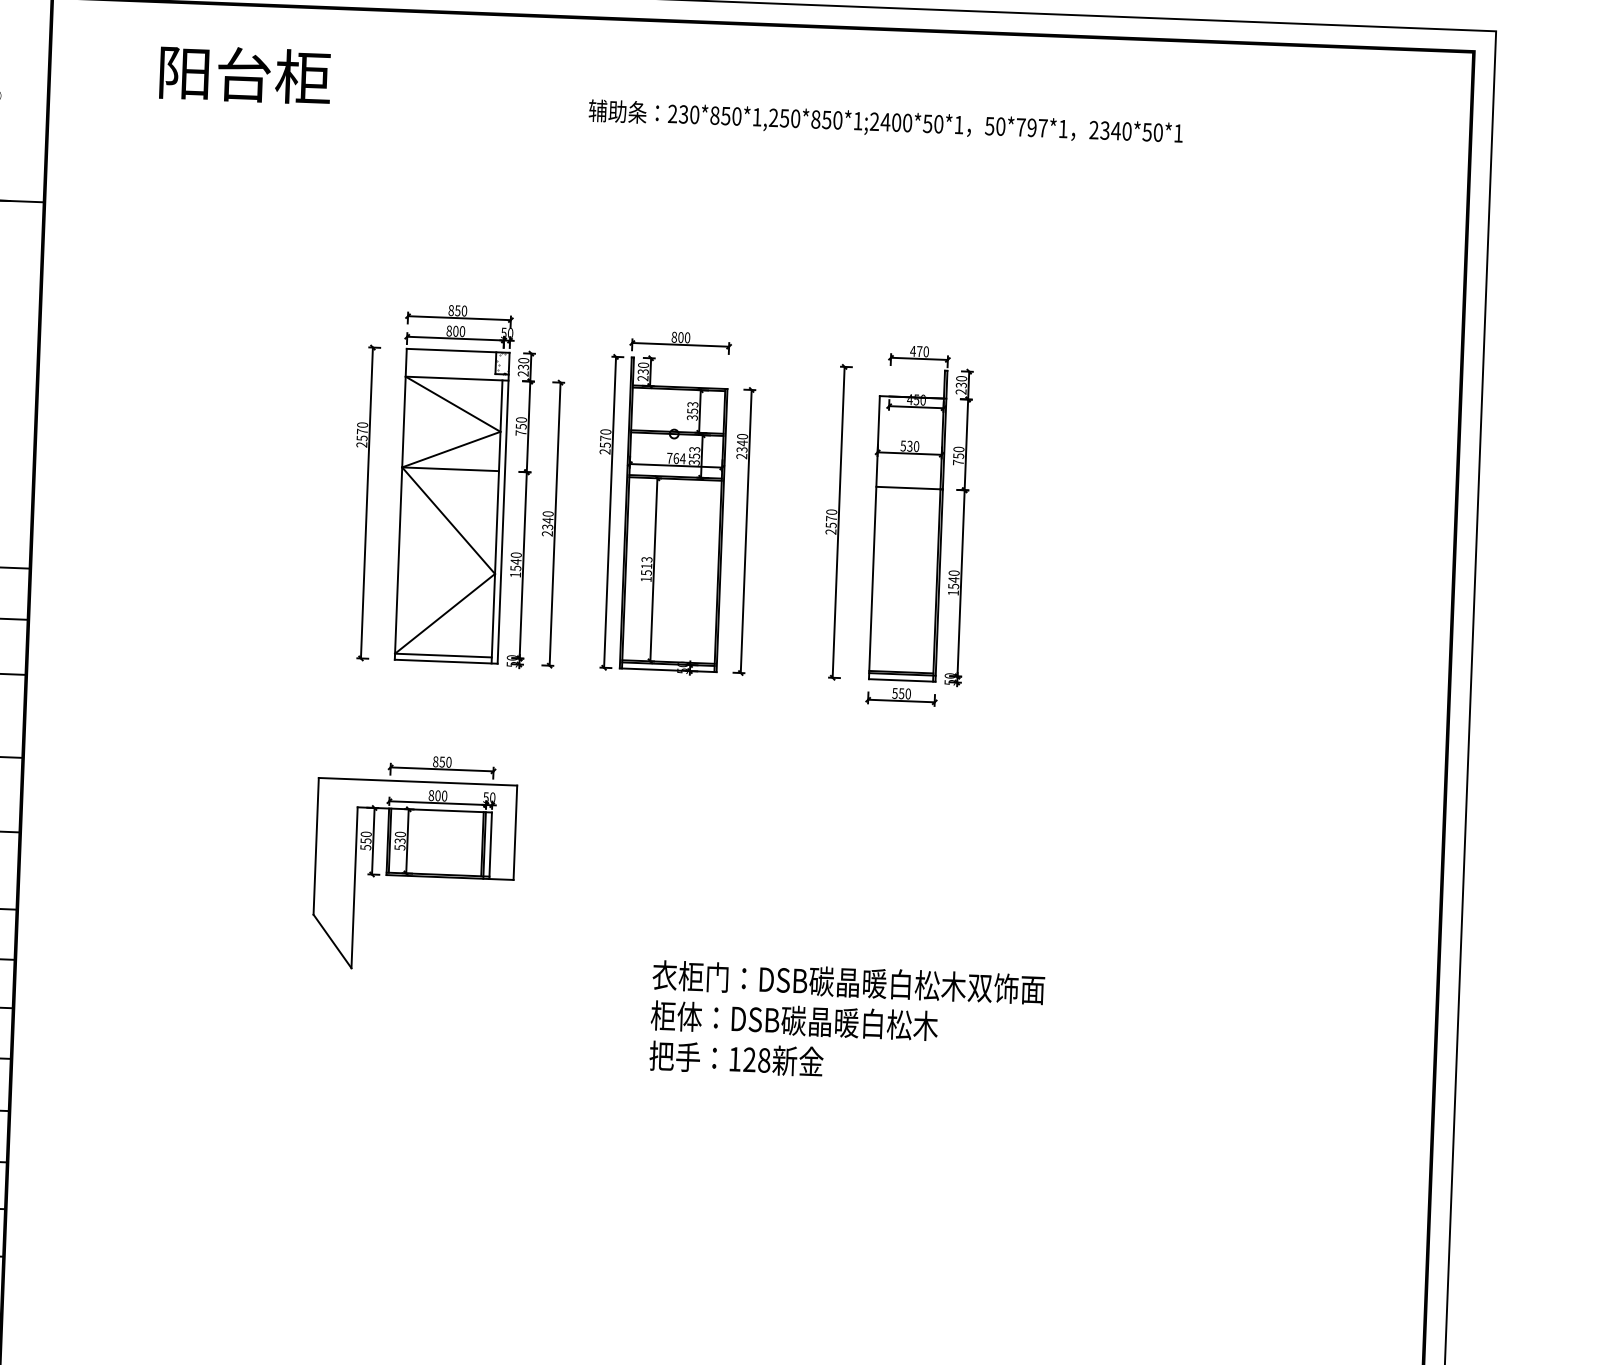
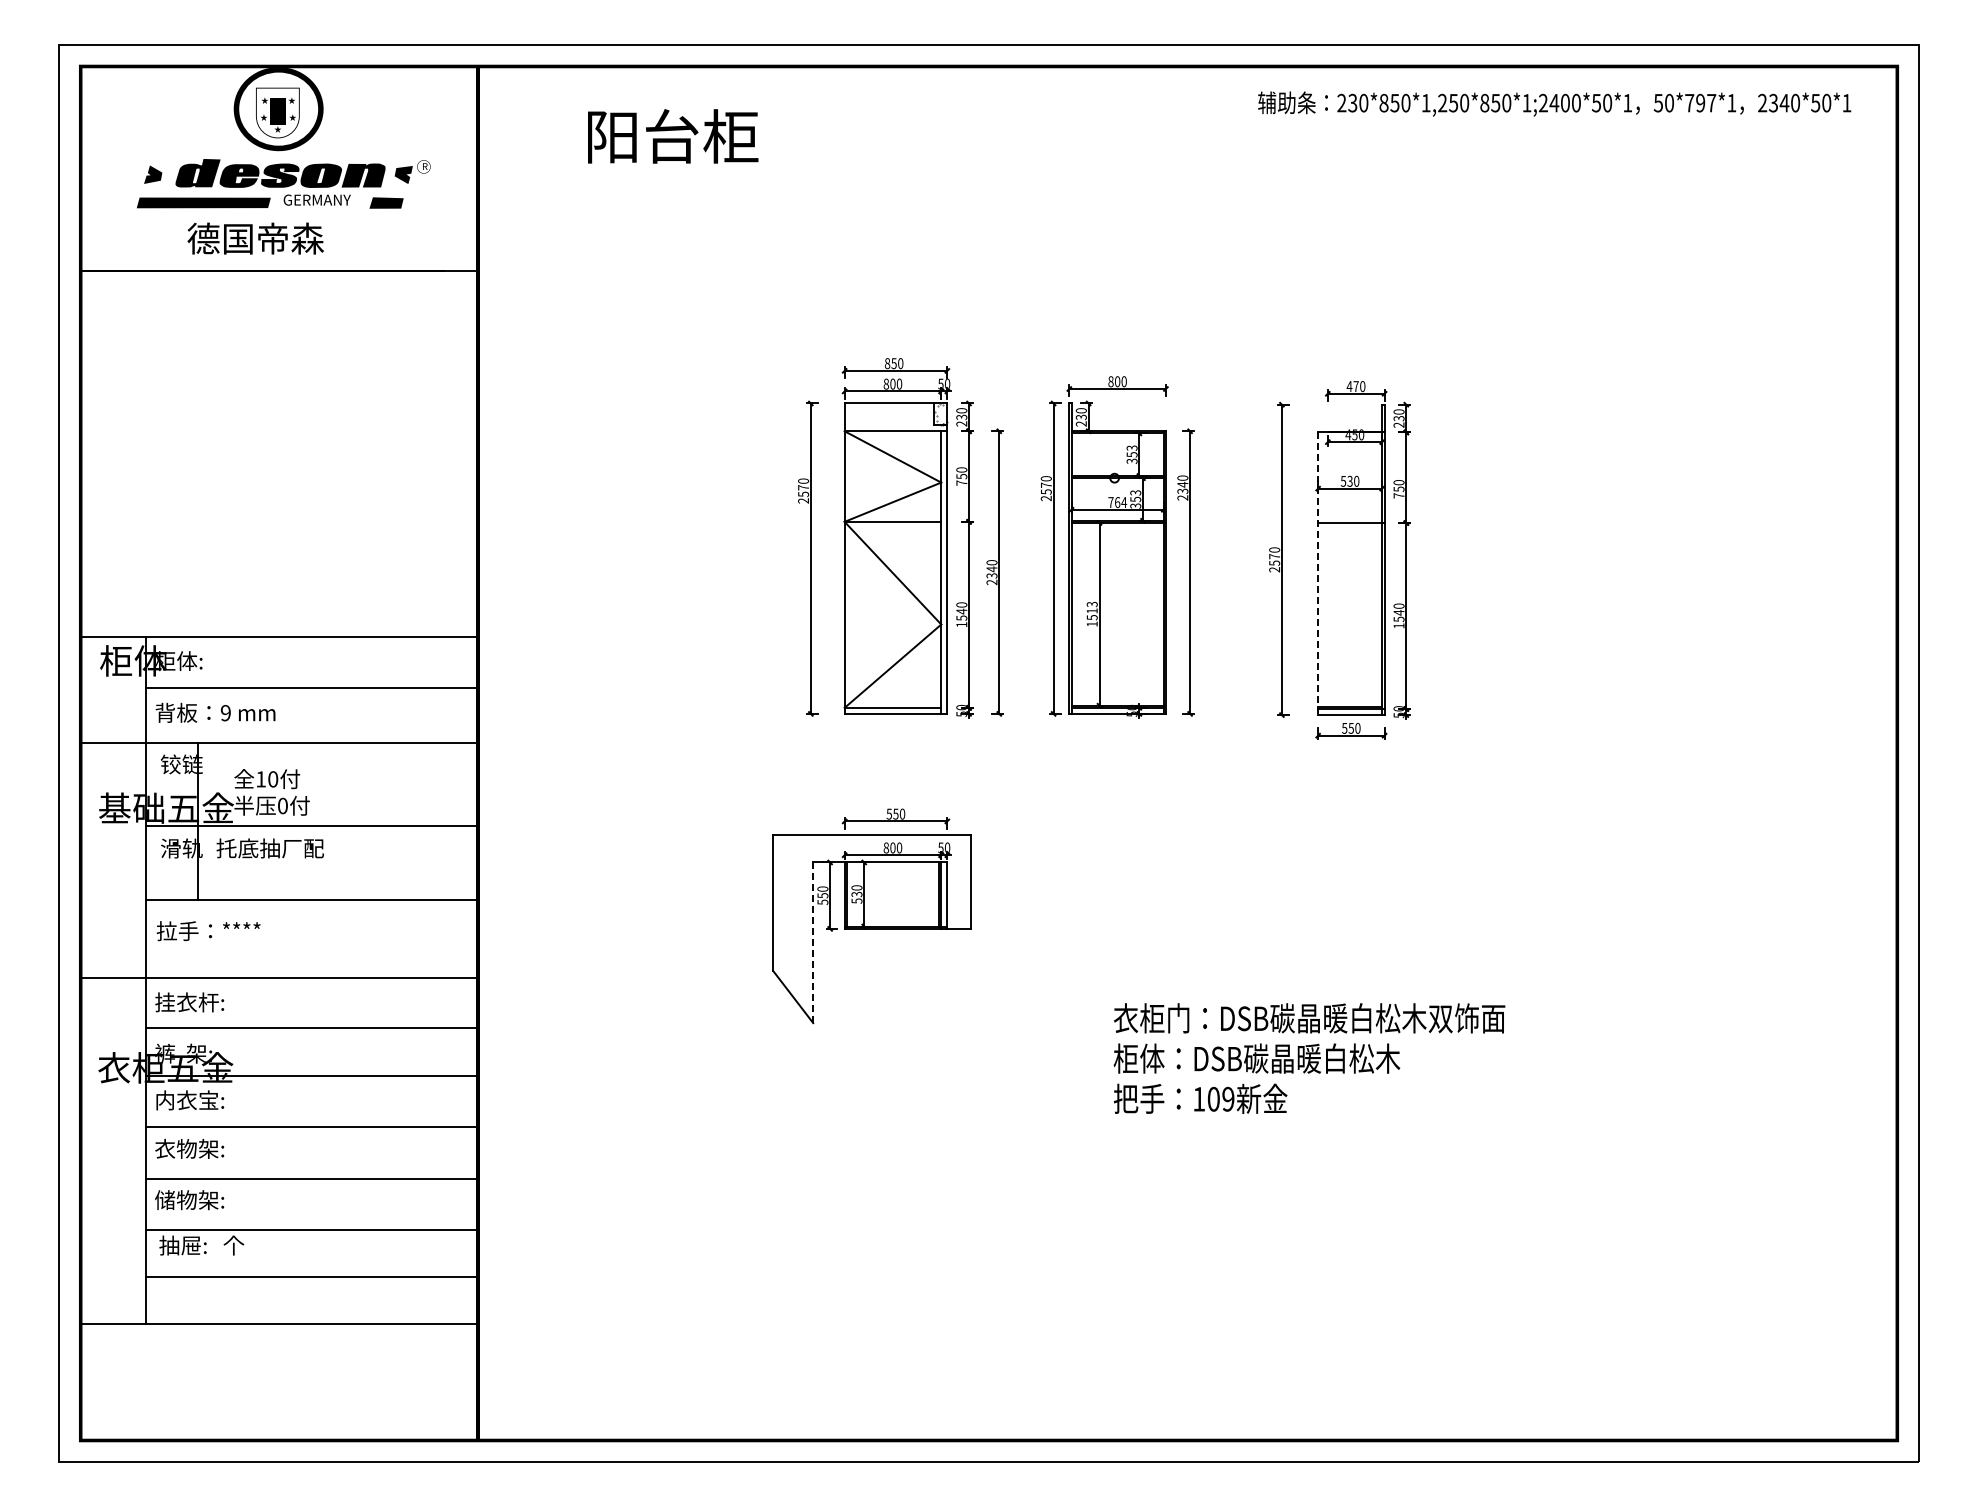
text: (885, 122) -> (1554, 103), moved
line: (874, 538) -> (1318, 574), solid -> dashed
text: (435, 761) -> (889, 813), 850 -> 550
line: (354, 887) -> (813, 942), solid -> dashed
text: (756, 1059) -> (1220, 1098), 128 -> 109

